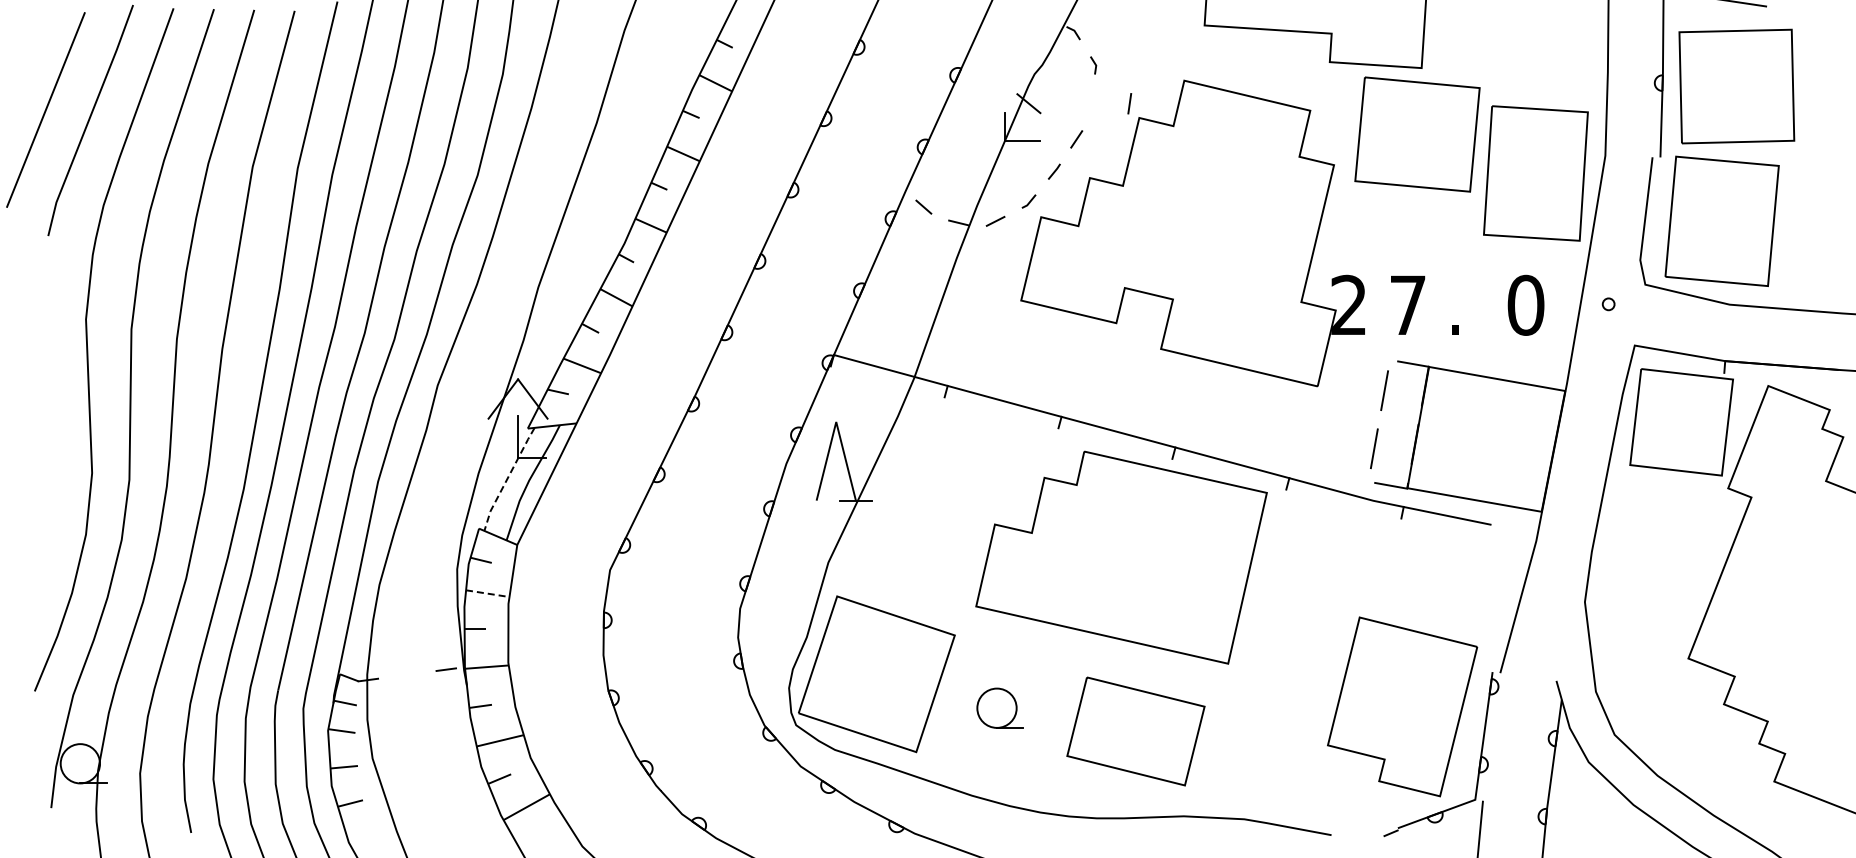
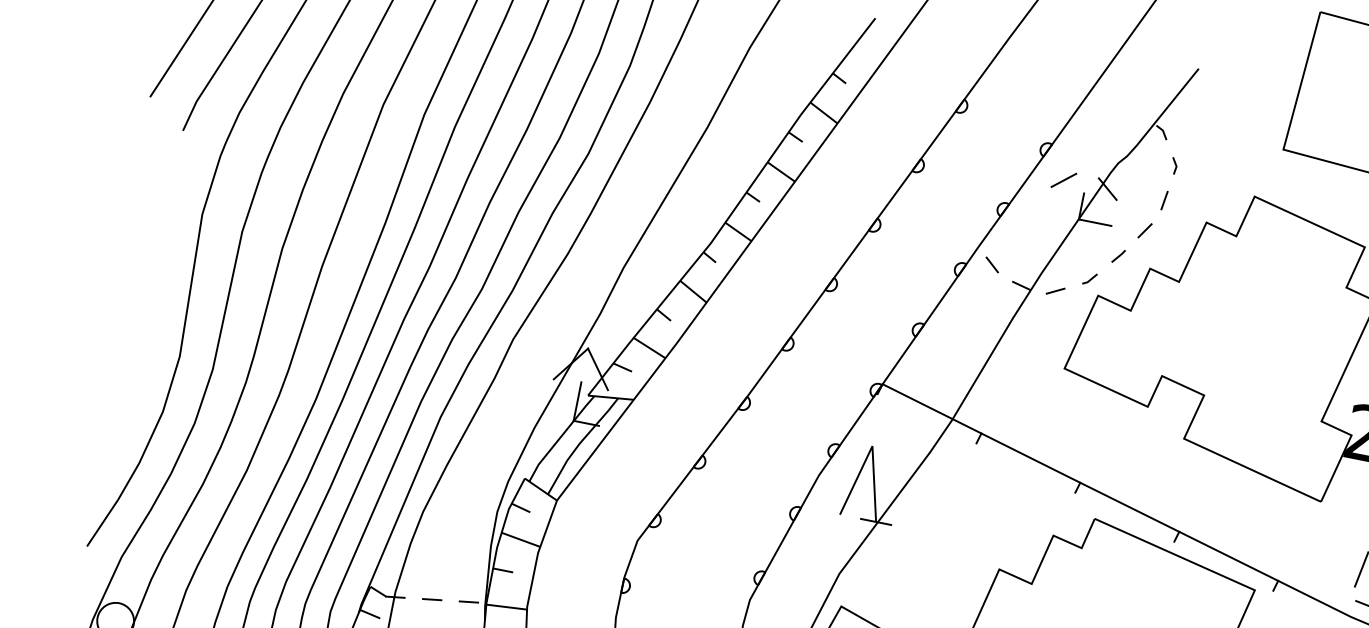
line: (980, 103) -> (1063, 180), added
line: (1129, 103) -> (1164, 200), moved
line: (507, 478) -> (560, 437), dashed -> solid
line: (488, 593) -> (521, 539), dashed -> solid
line: (406, 674) -> (431, 599), added

